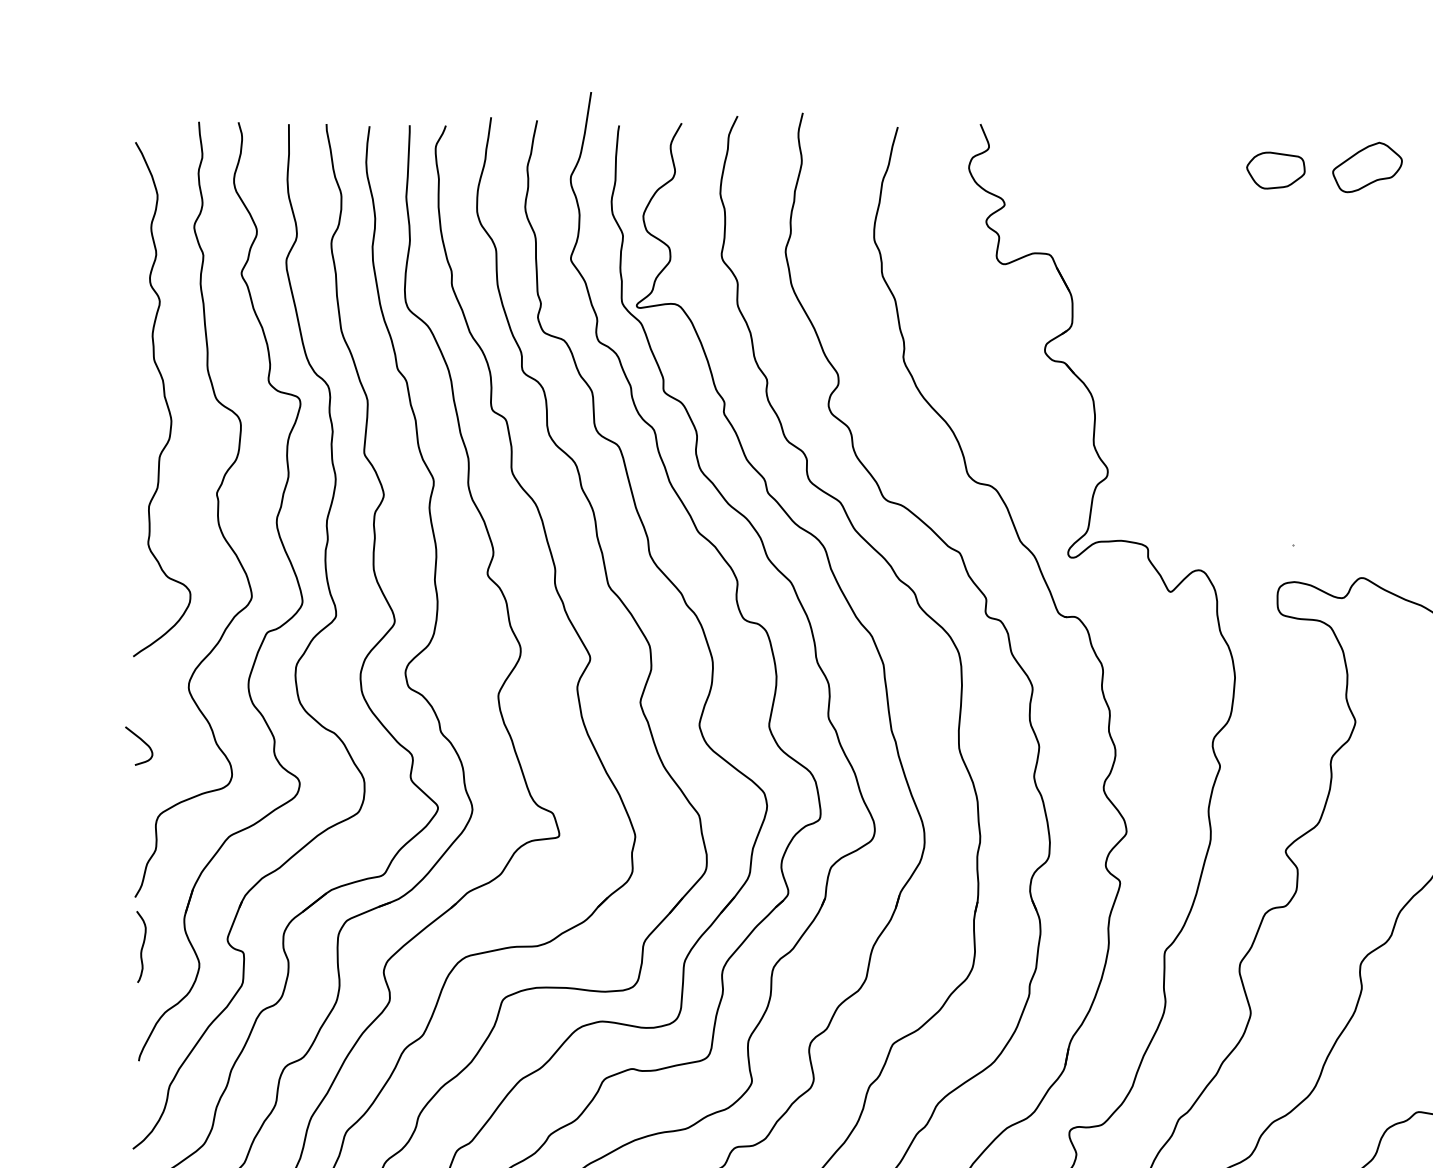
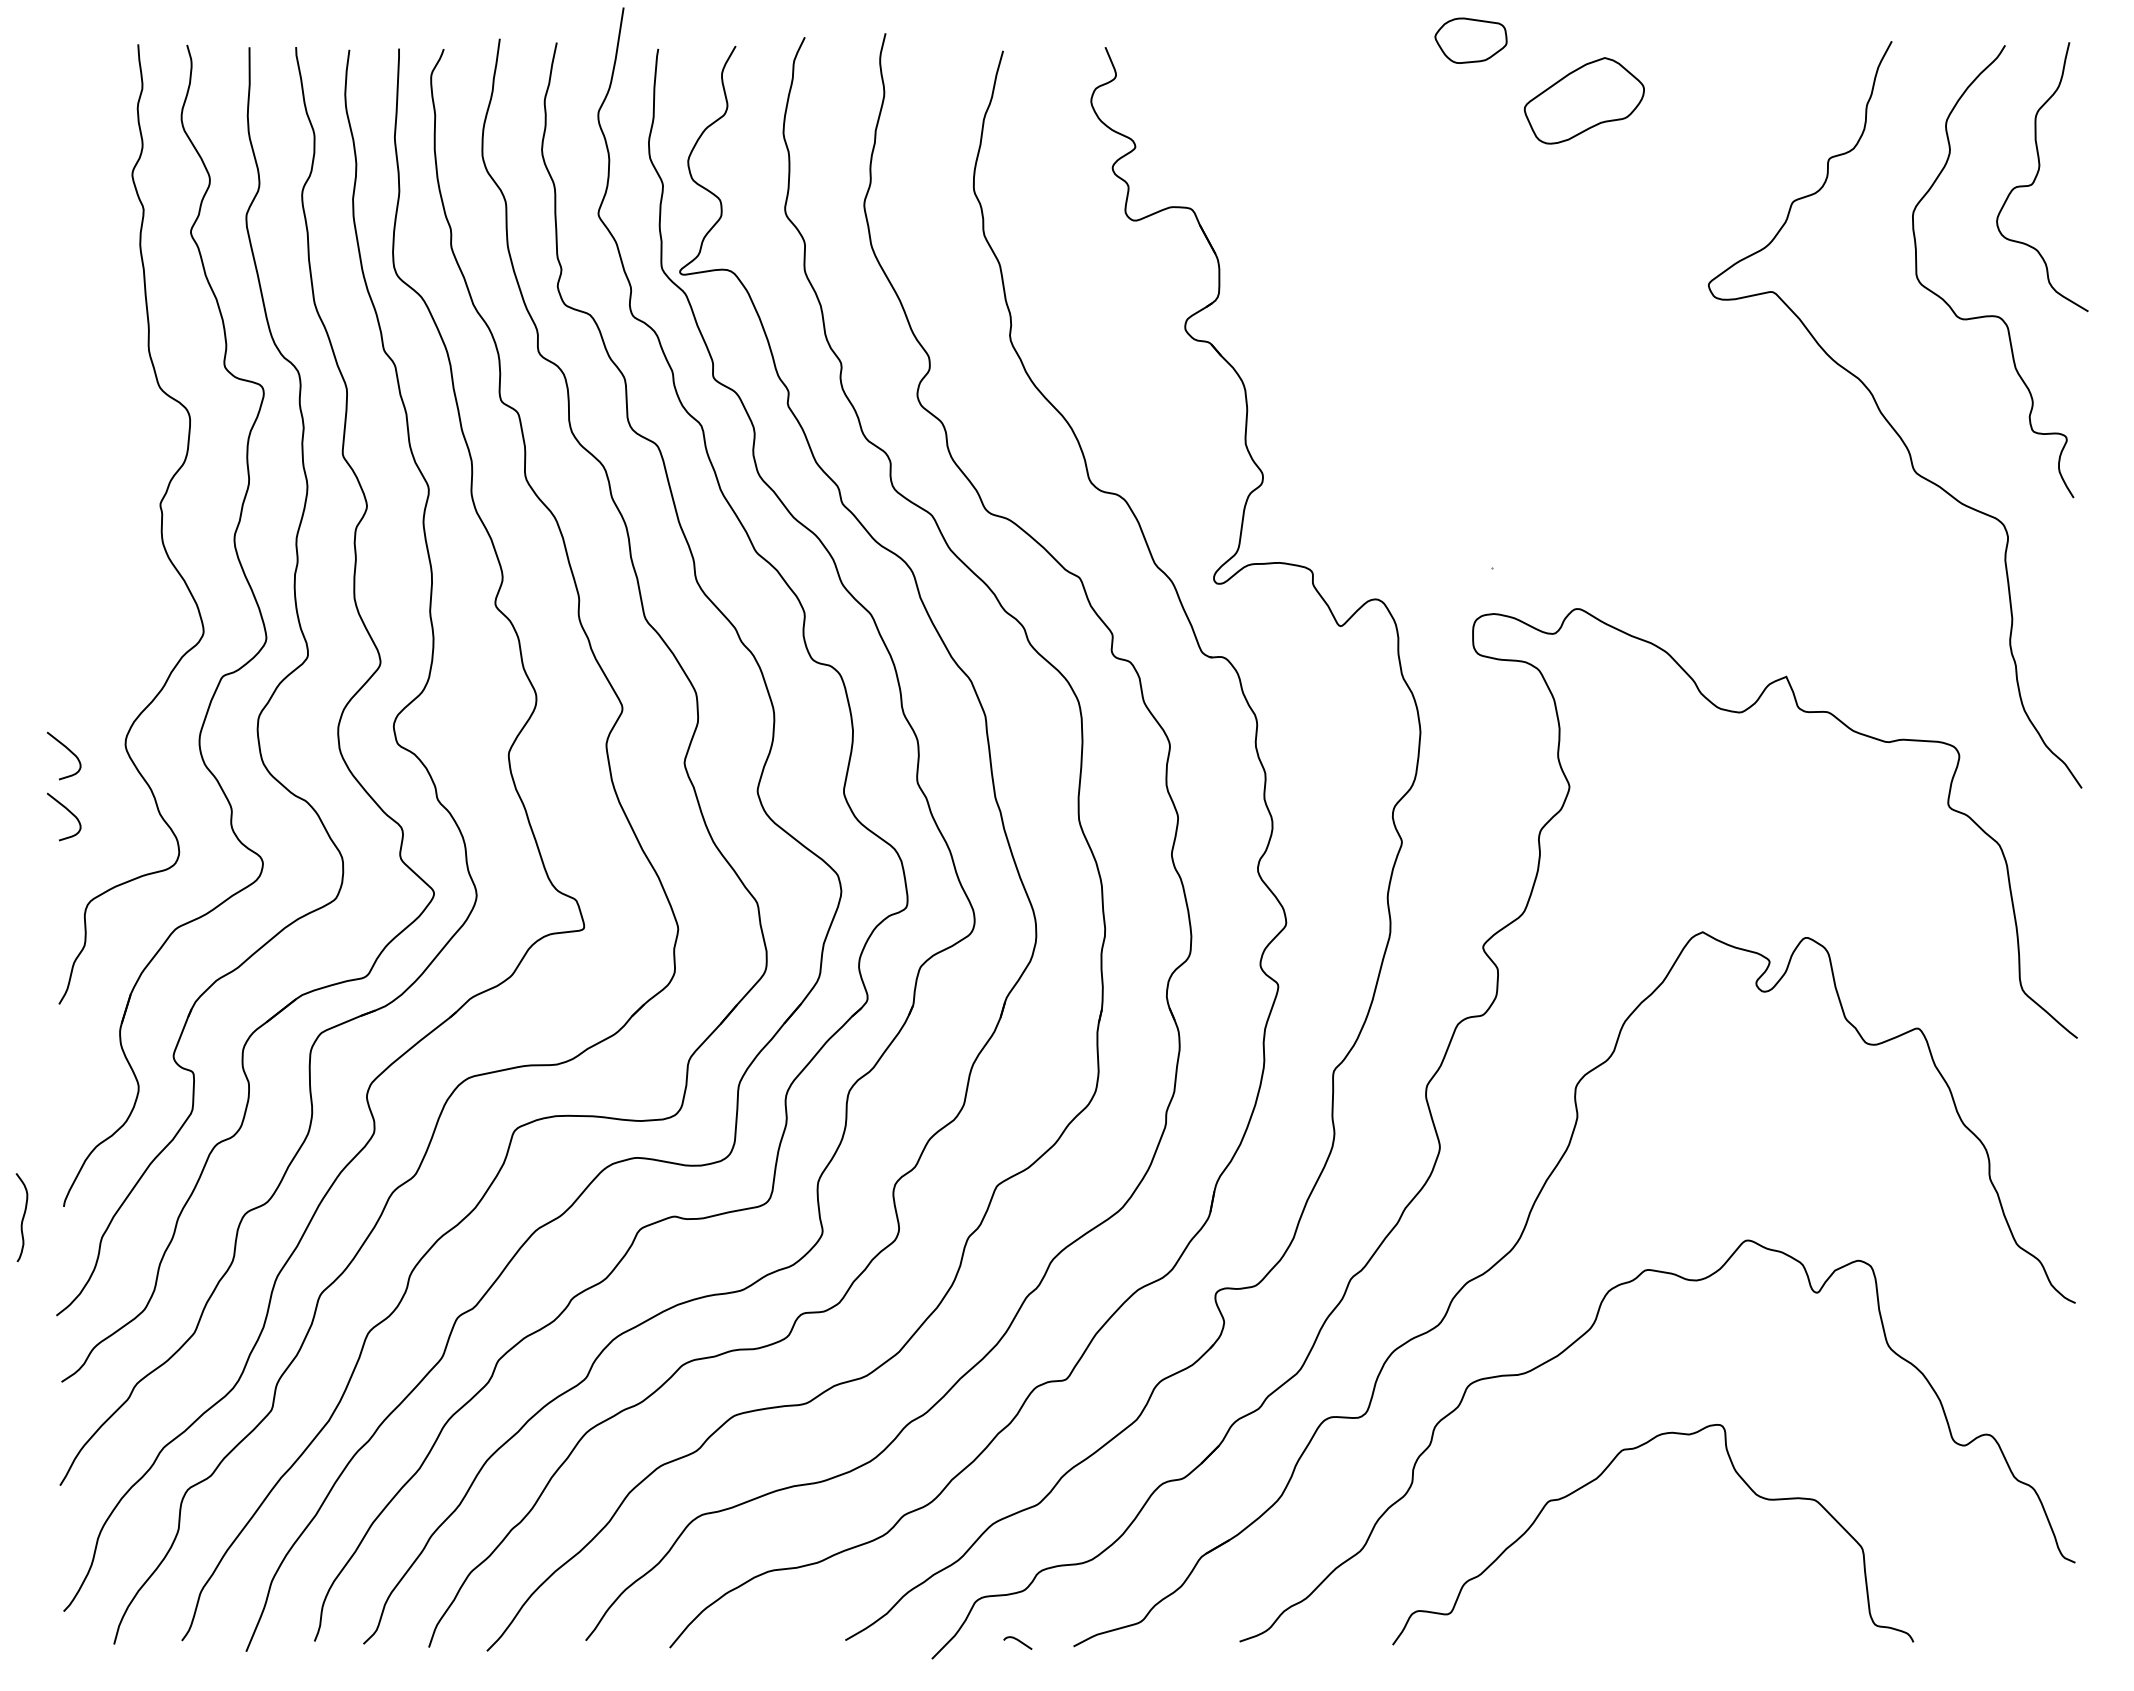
part: (1367, 167) -> (1584, 100), size x1.4
part: (1275, 170) -> (1470, 40), moved
curve: (164, 399) -> (95, 387), removed
curve: (142, 692) -> (68, 750), added
curve: (141, 946) -> (22, 1217), moved

